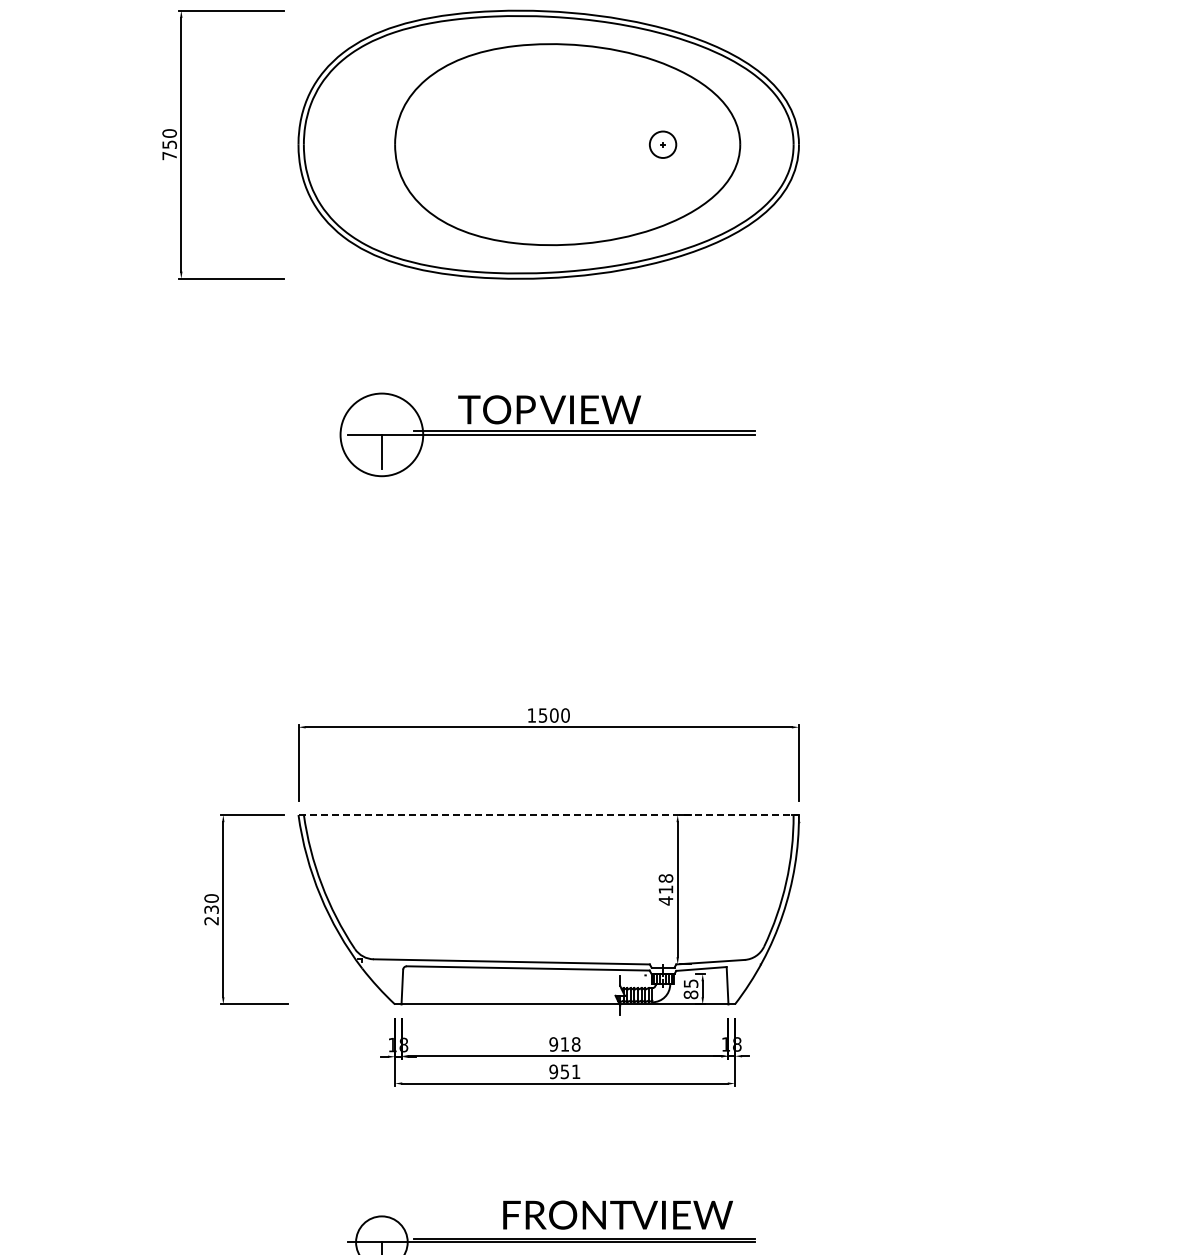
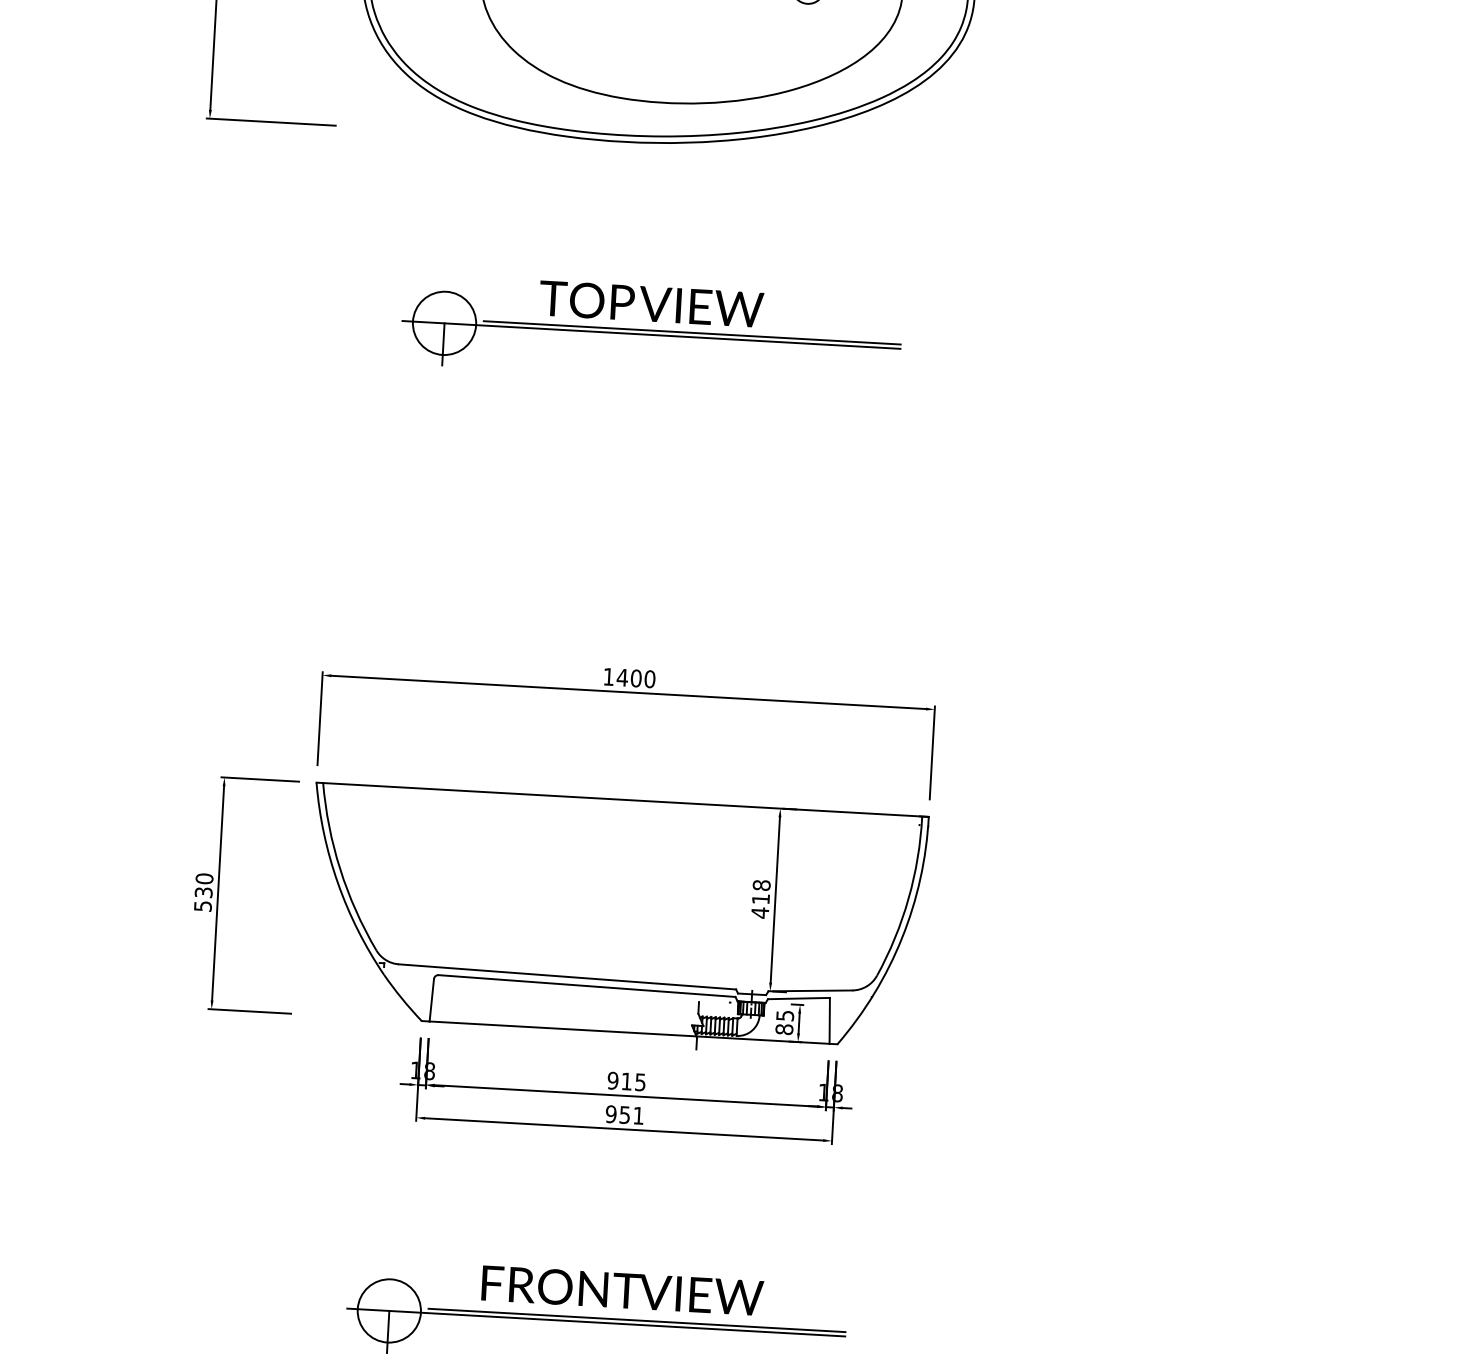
circle: (381, 434) -> (444, 322), size x0.62
text: (542, 715) -> (621, 677), 1500 -> 1400
line: (549, 815) -> (623, 800), dashed -> solid
text: (211, 921) -> (202, 906), 230 -> 530
text: (575, 1044) -> (639, 1082), 918 -> 915
text: (617, 1214) -> (621, 1289), moved

